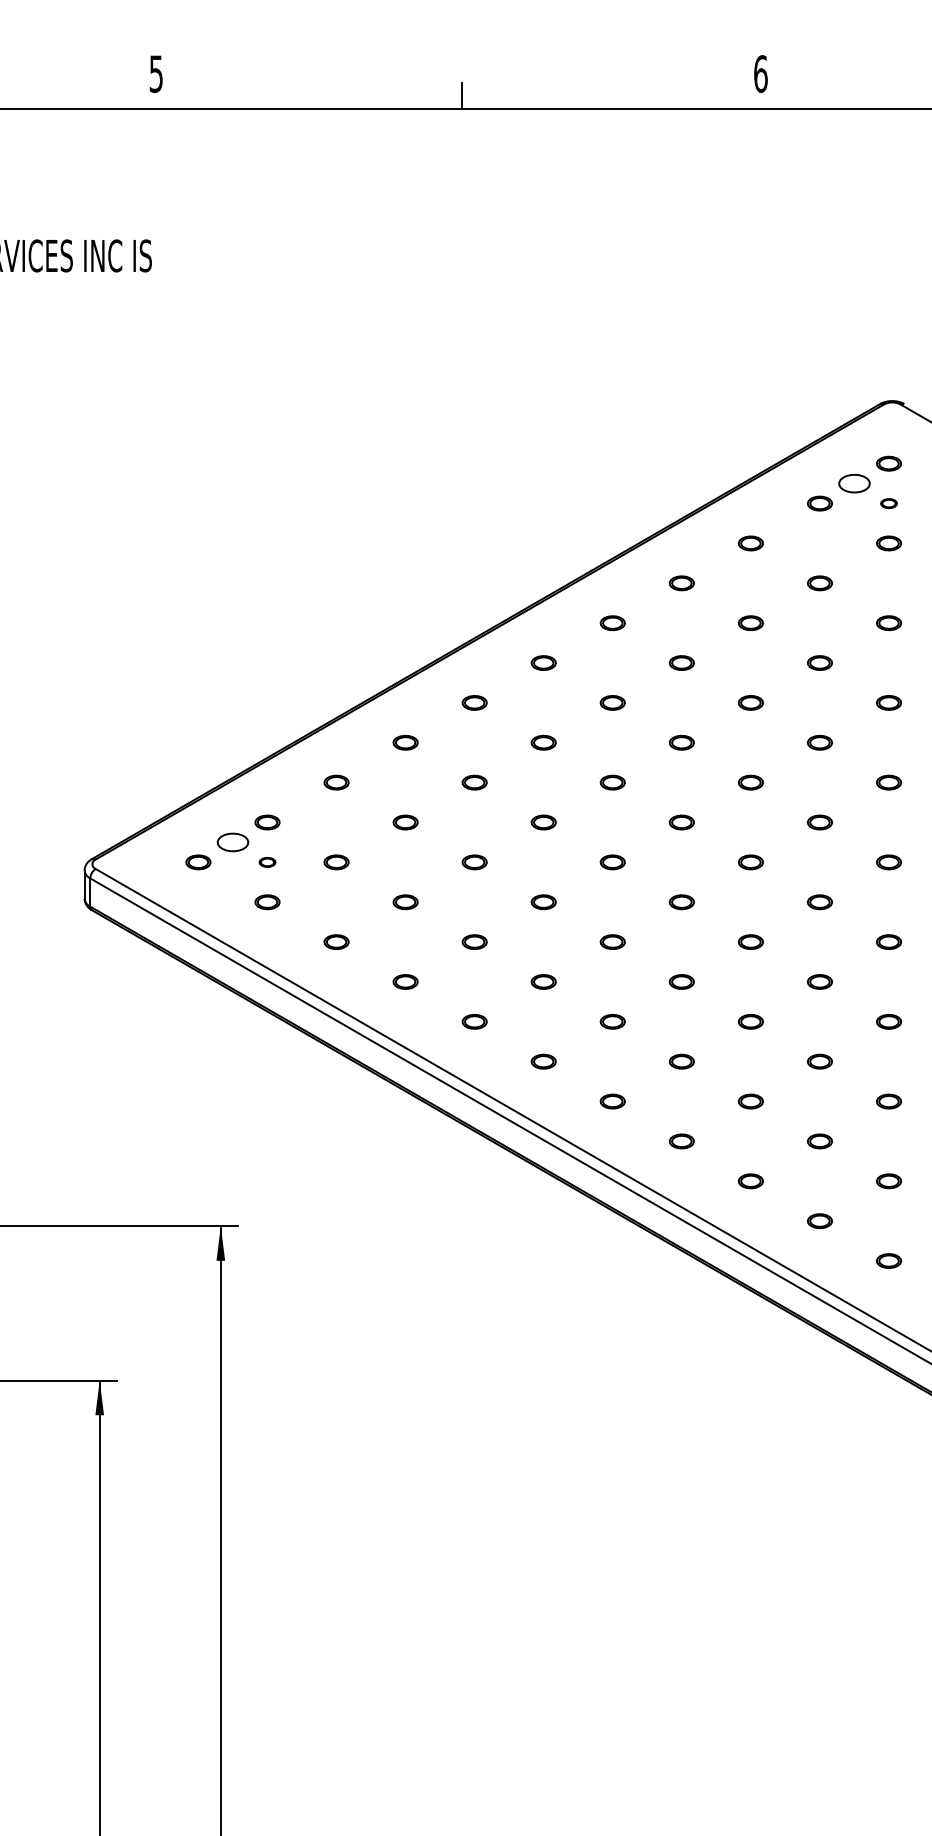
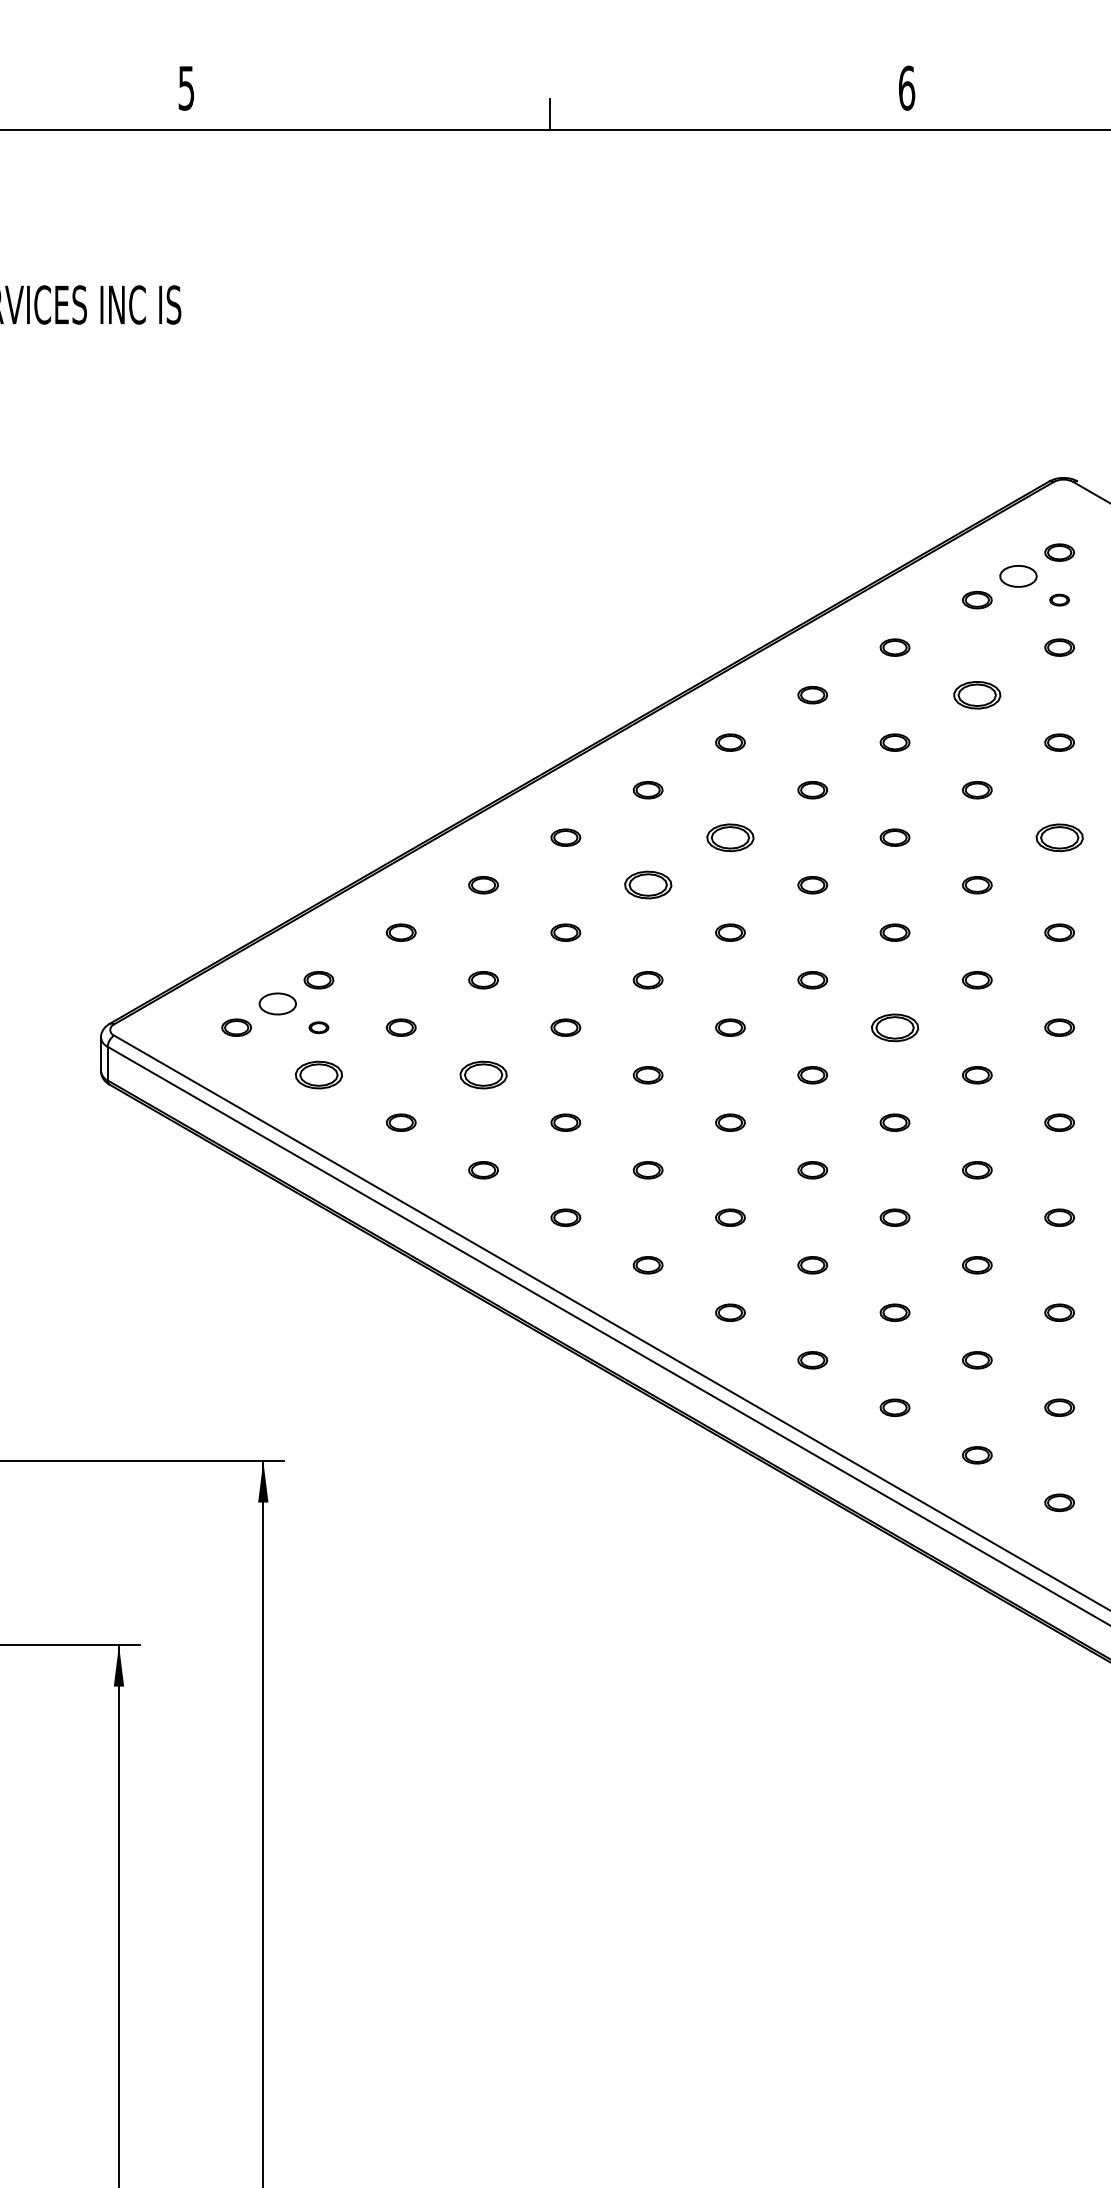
part: (820, 582) -> (977, 694), size x1.6
part: (612, 702) -> (730, 837), size x1.6
part: (888, 702) -> (1059, 837), size x1.6
part: (543, 743) -> (647, 885), size x1.6
part: (750, 862) -> (894, 1027), size x1.6
part: (267, 902) -> (318, 1075), size x1.6
part: (405, 902) -> (483, 1075), size x1.6

